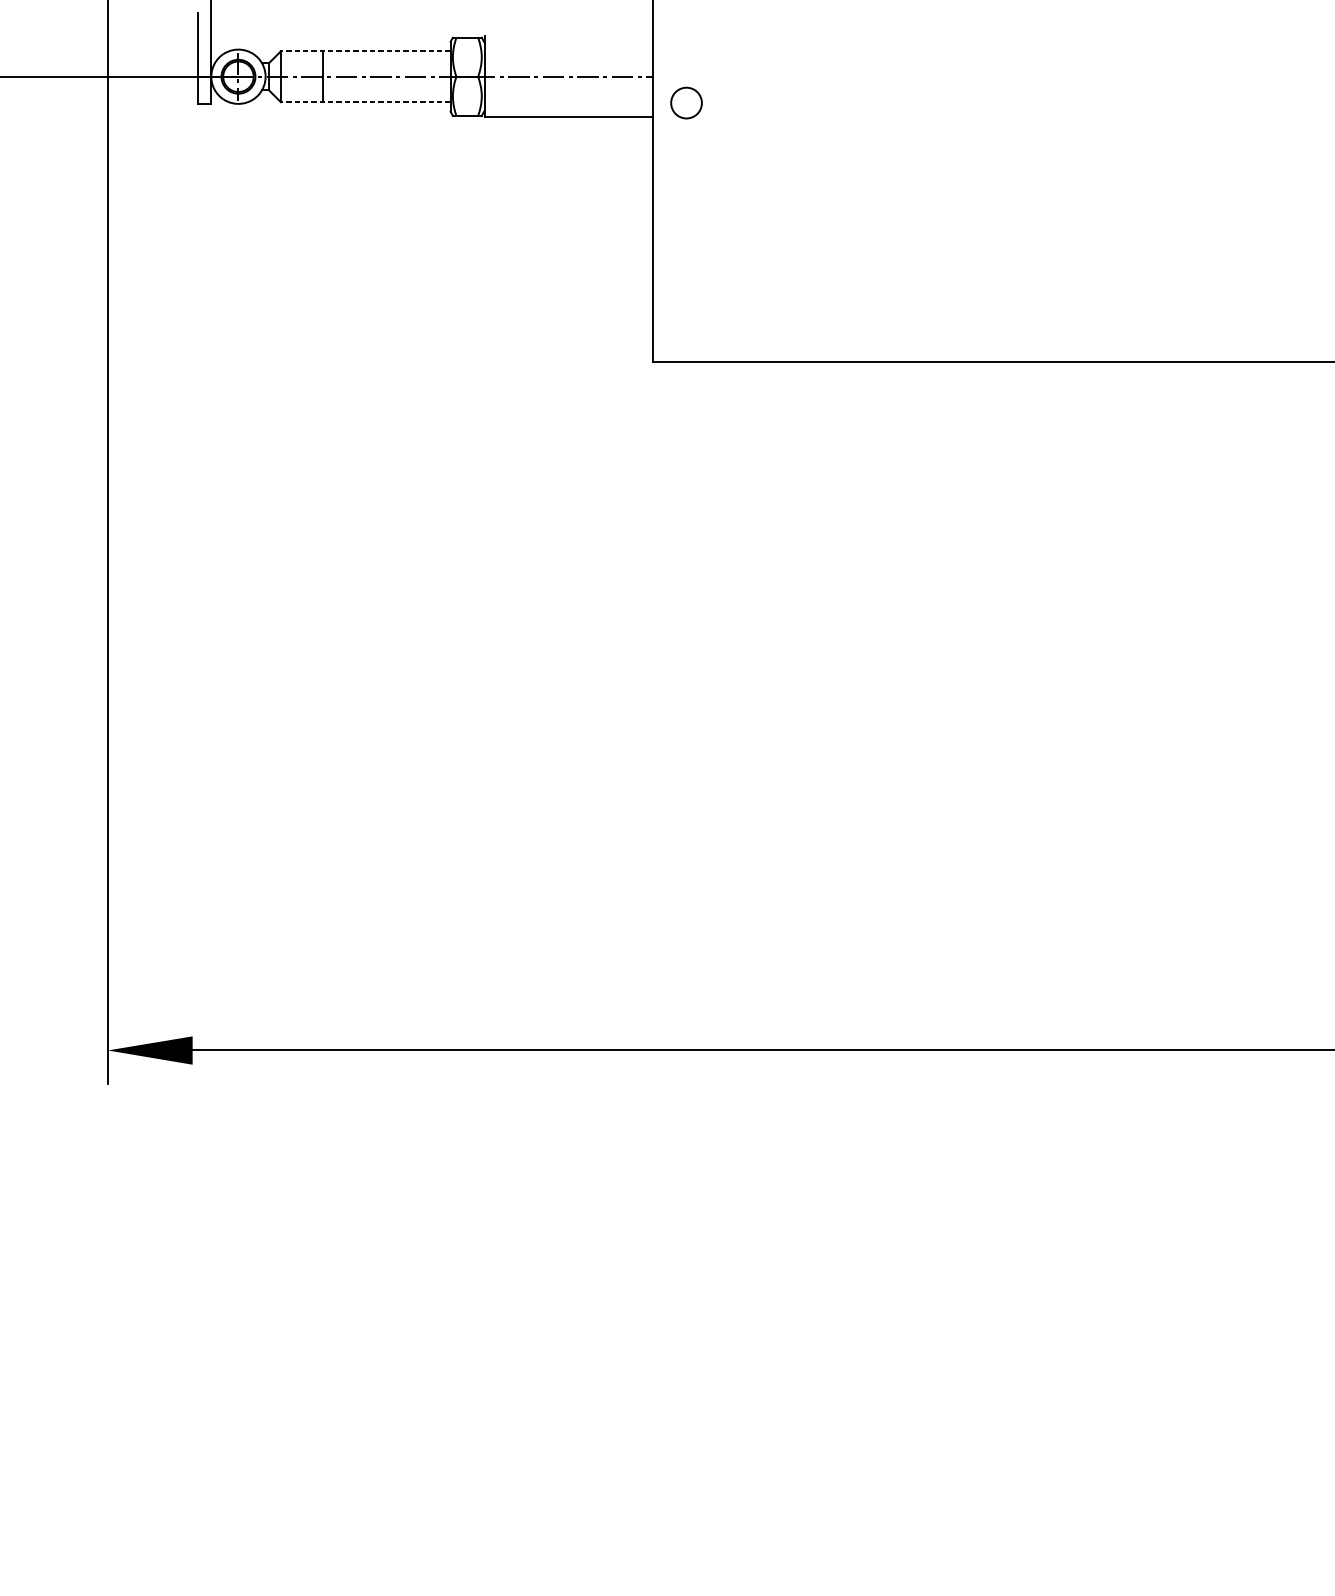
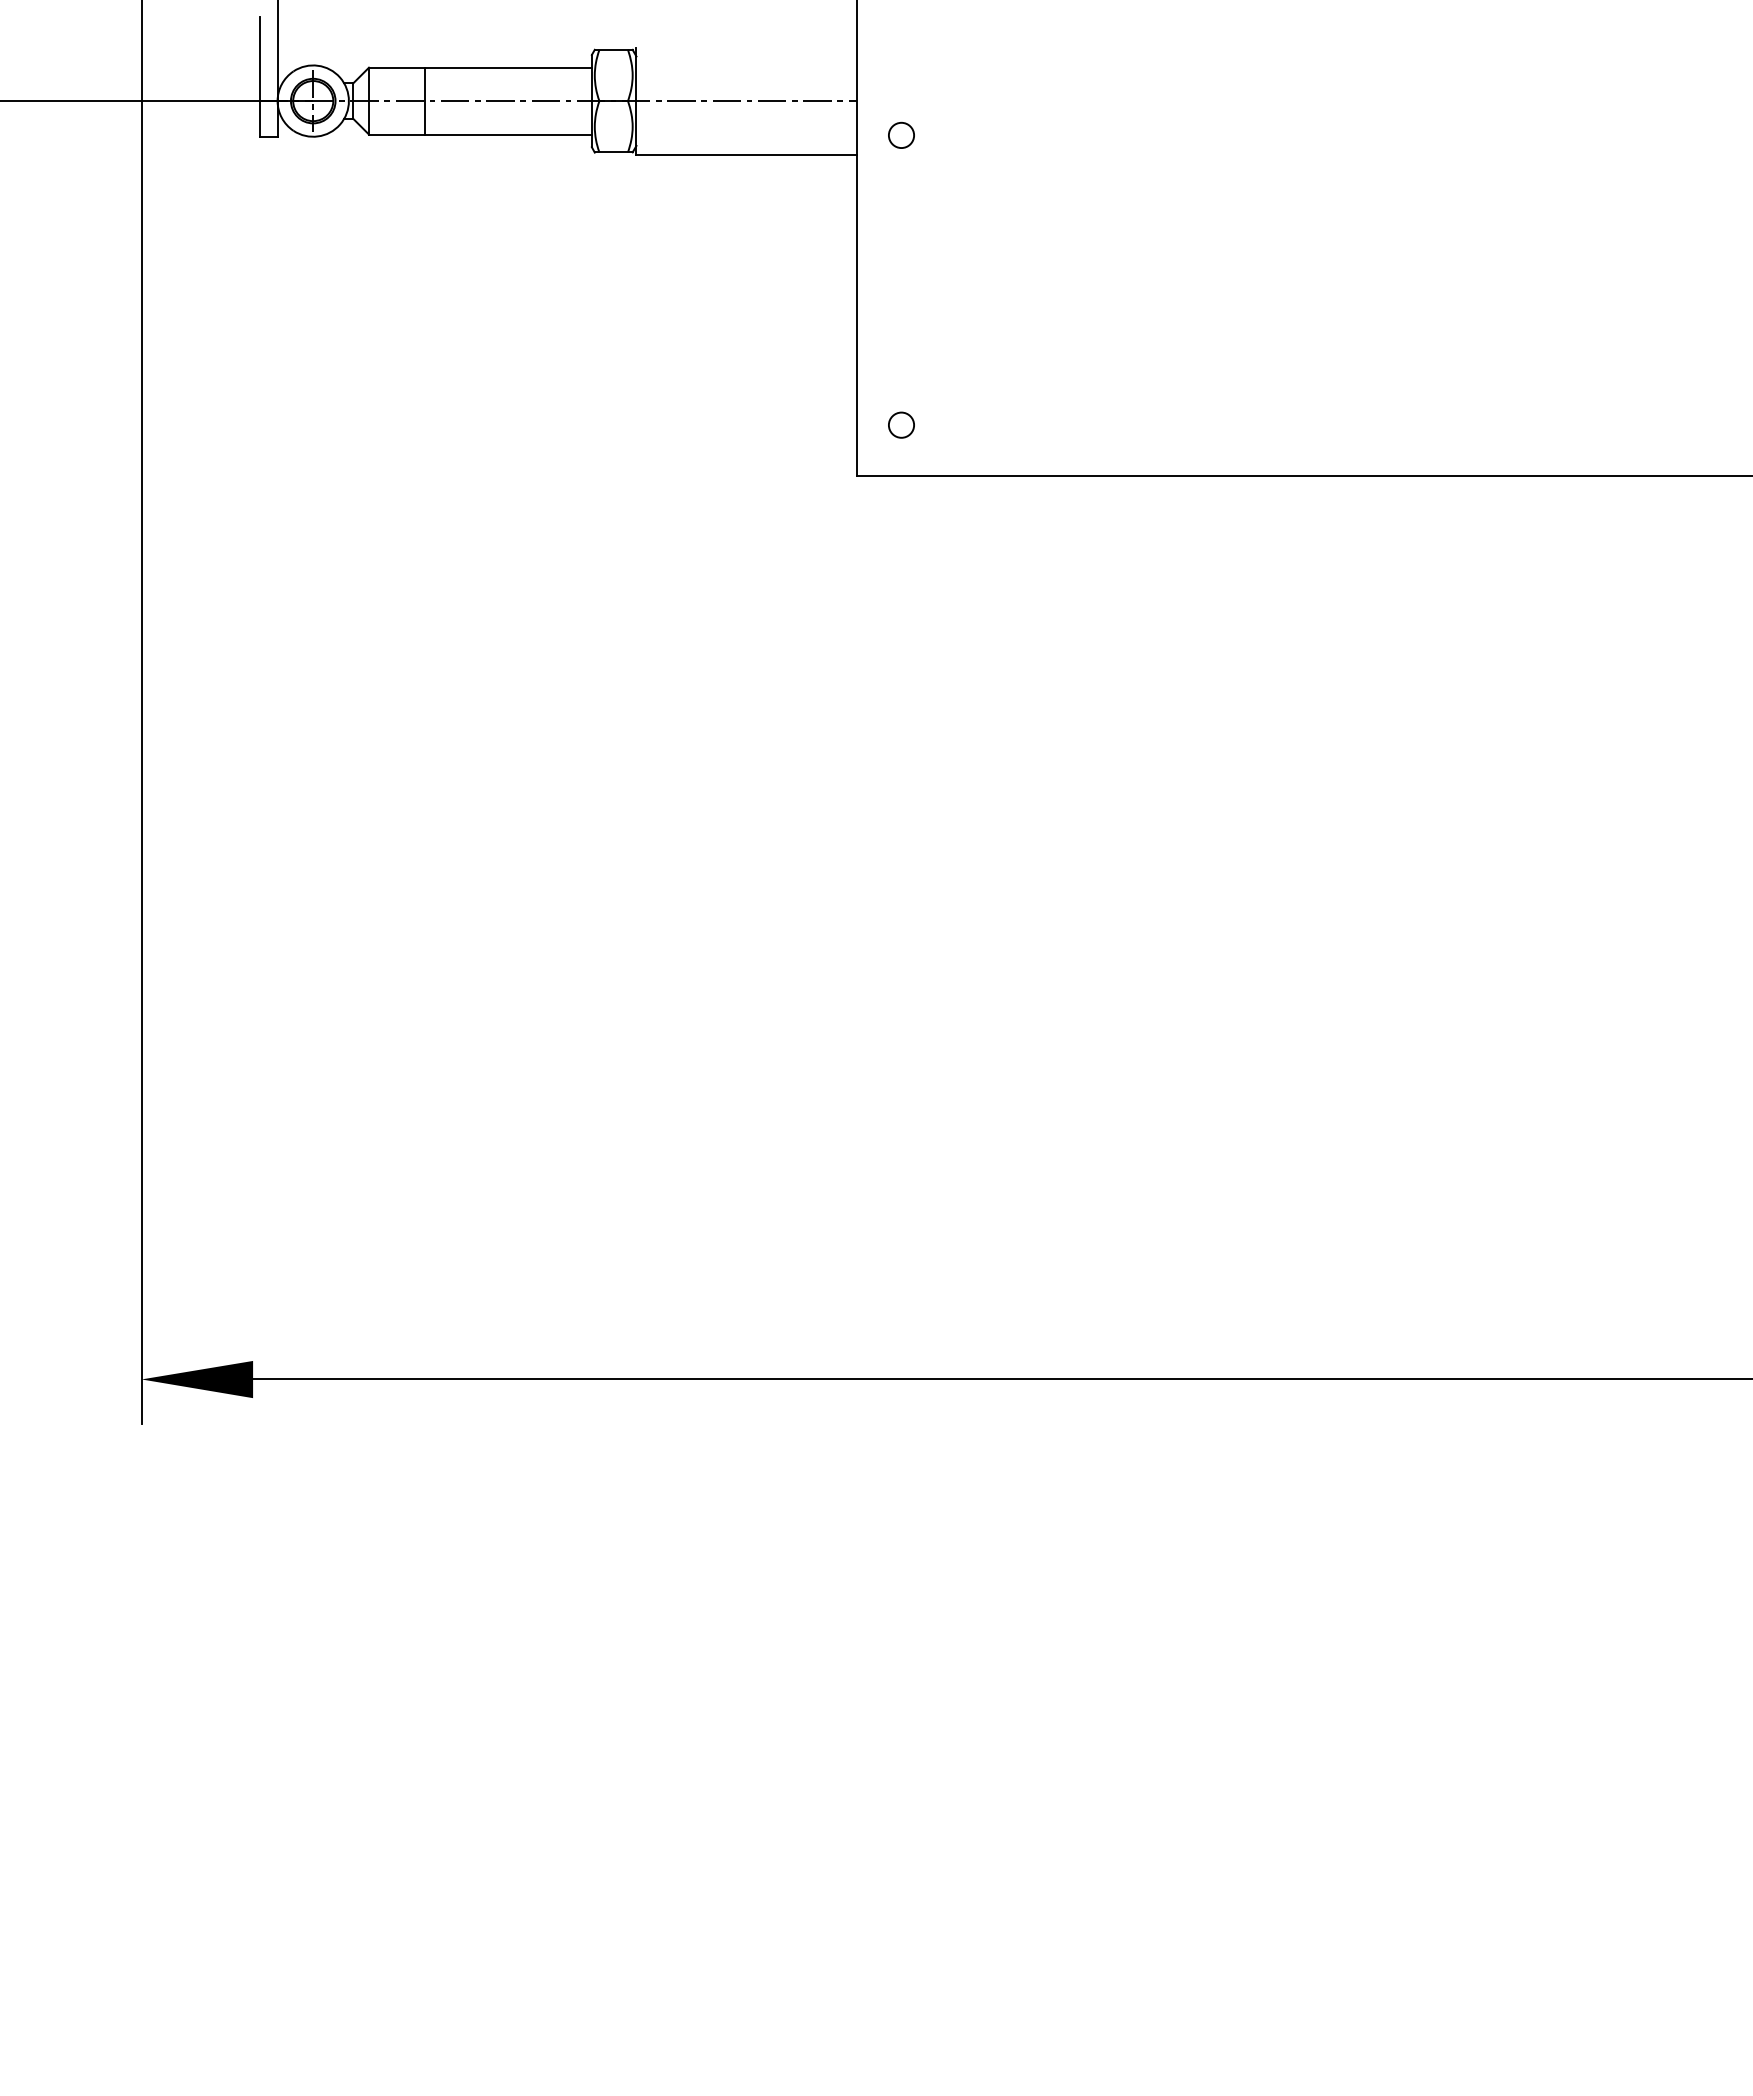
line: (365, 51) -> (479, 67), dashed -> solid
line: (365, 102) -> (479, 134), dashed -> solid
circle: (686, 102) -> (901, 134), size x0.62
circle: (686, 323) -> (901, 424), added

